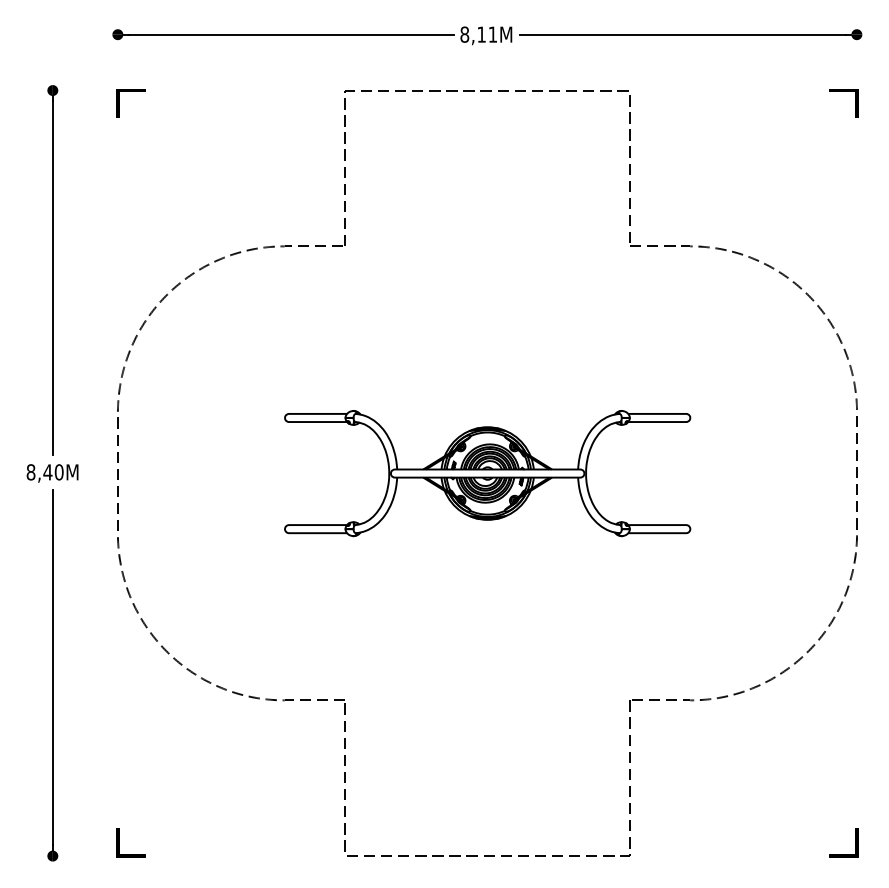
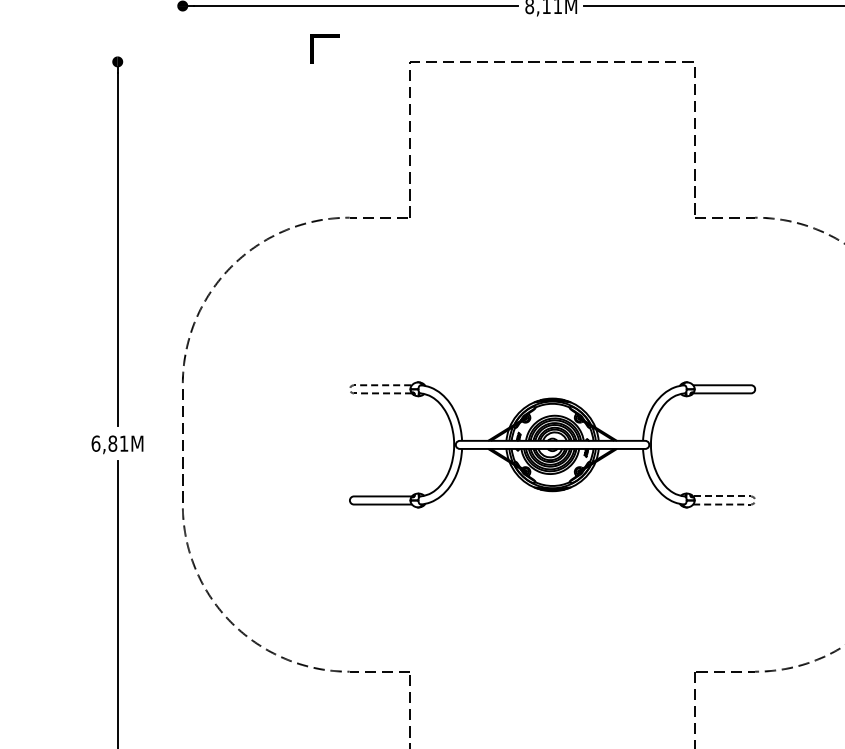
line: (119, 103) -> (313, 48), moved
line: (285, 417) -> (350, 388), solid -> dashed
text: (44, 472) -> (109, 443), 8,40M -> 6,81M
line: (690, 529) -> (755, 500), solid -> dashed

